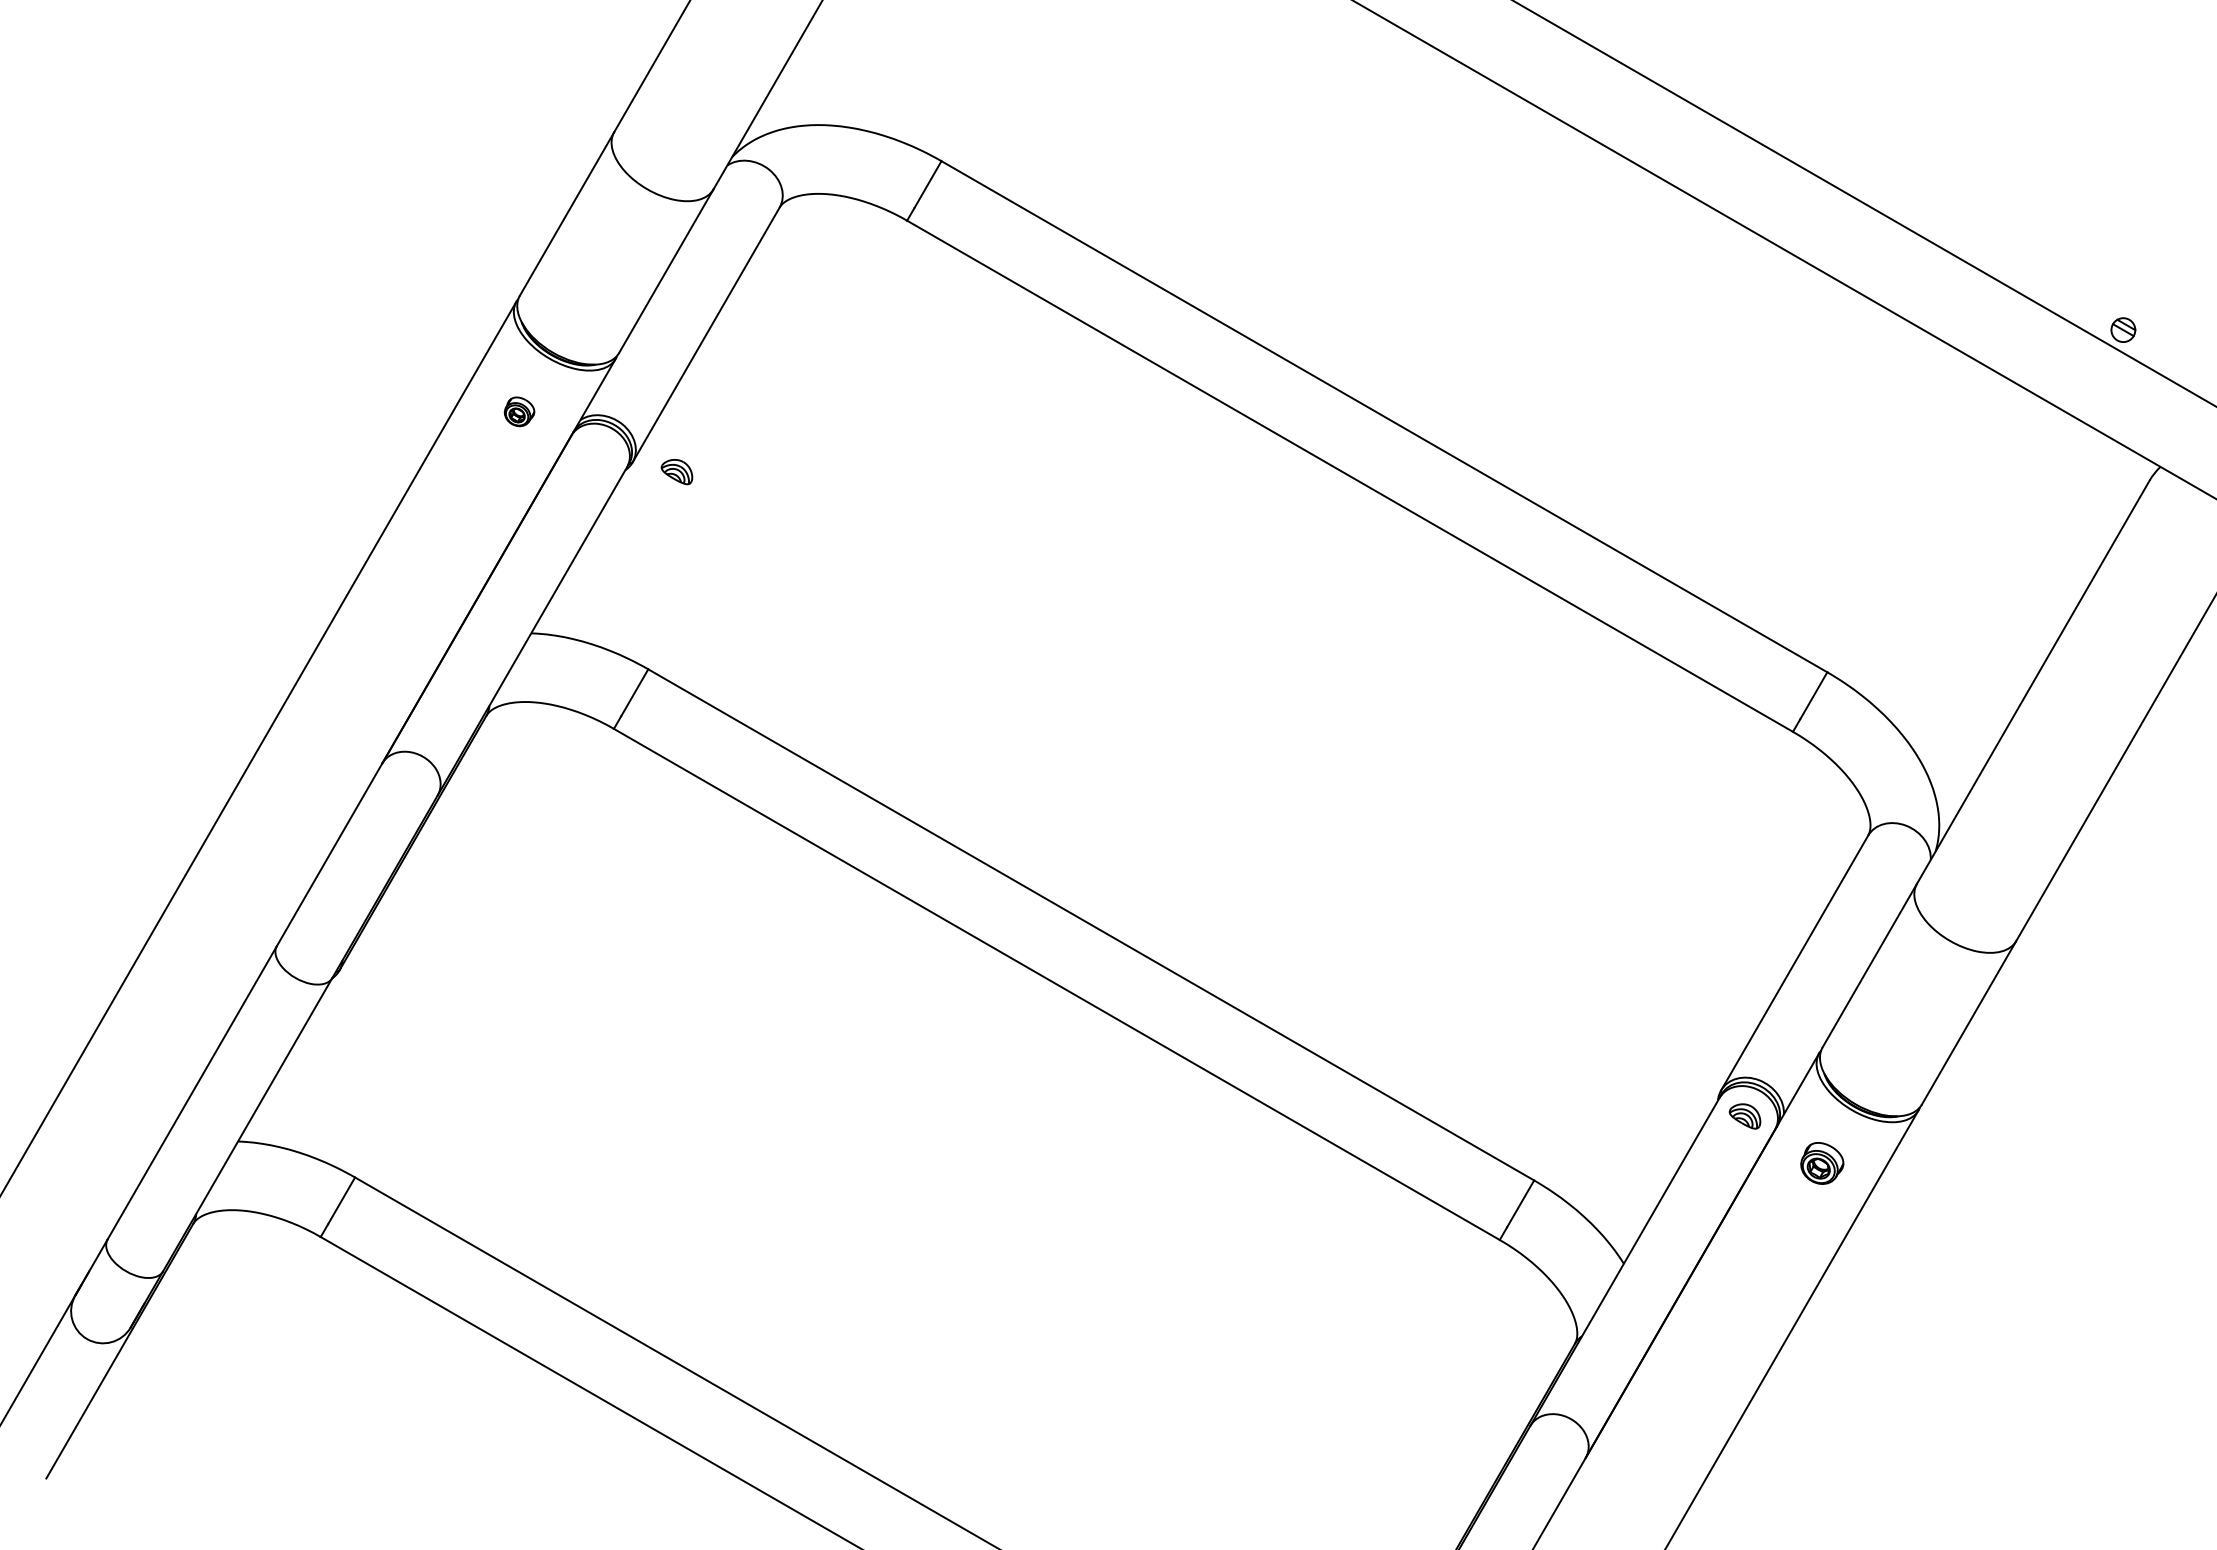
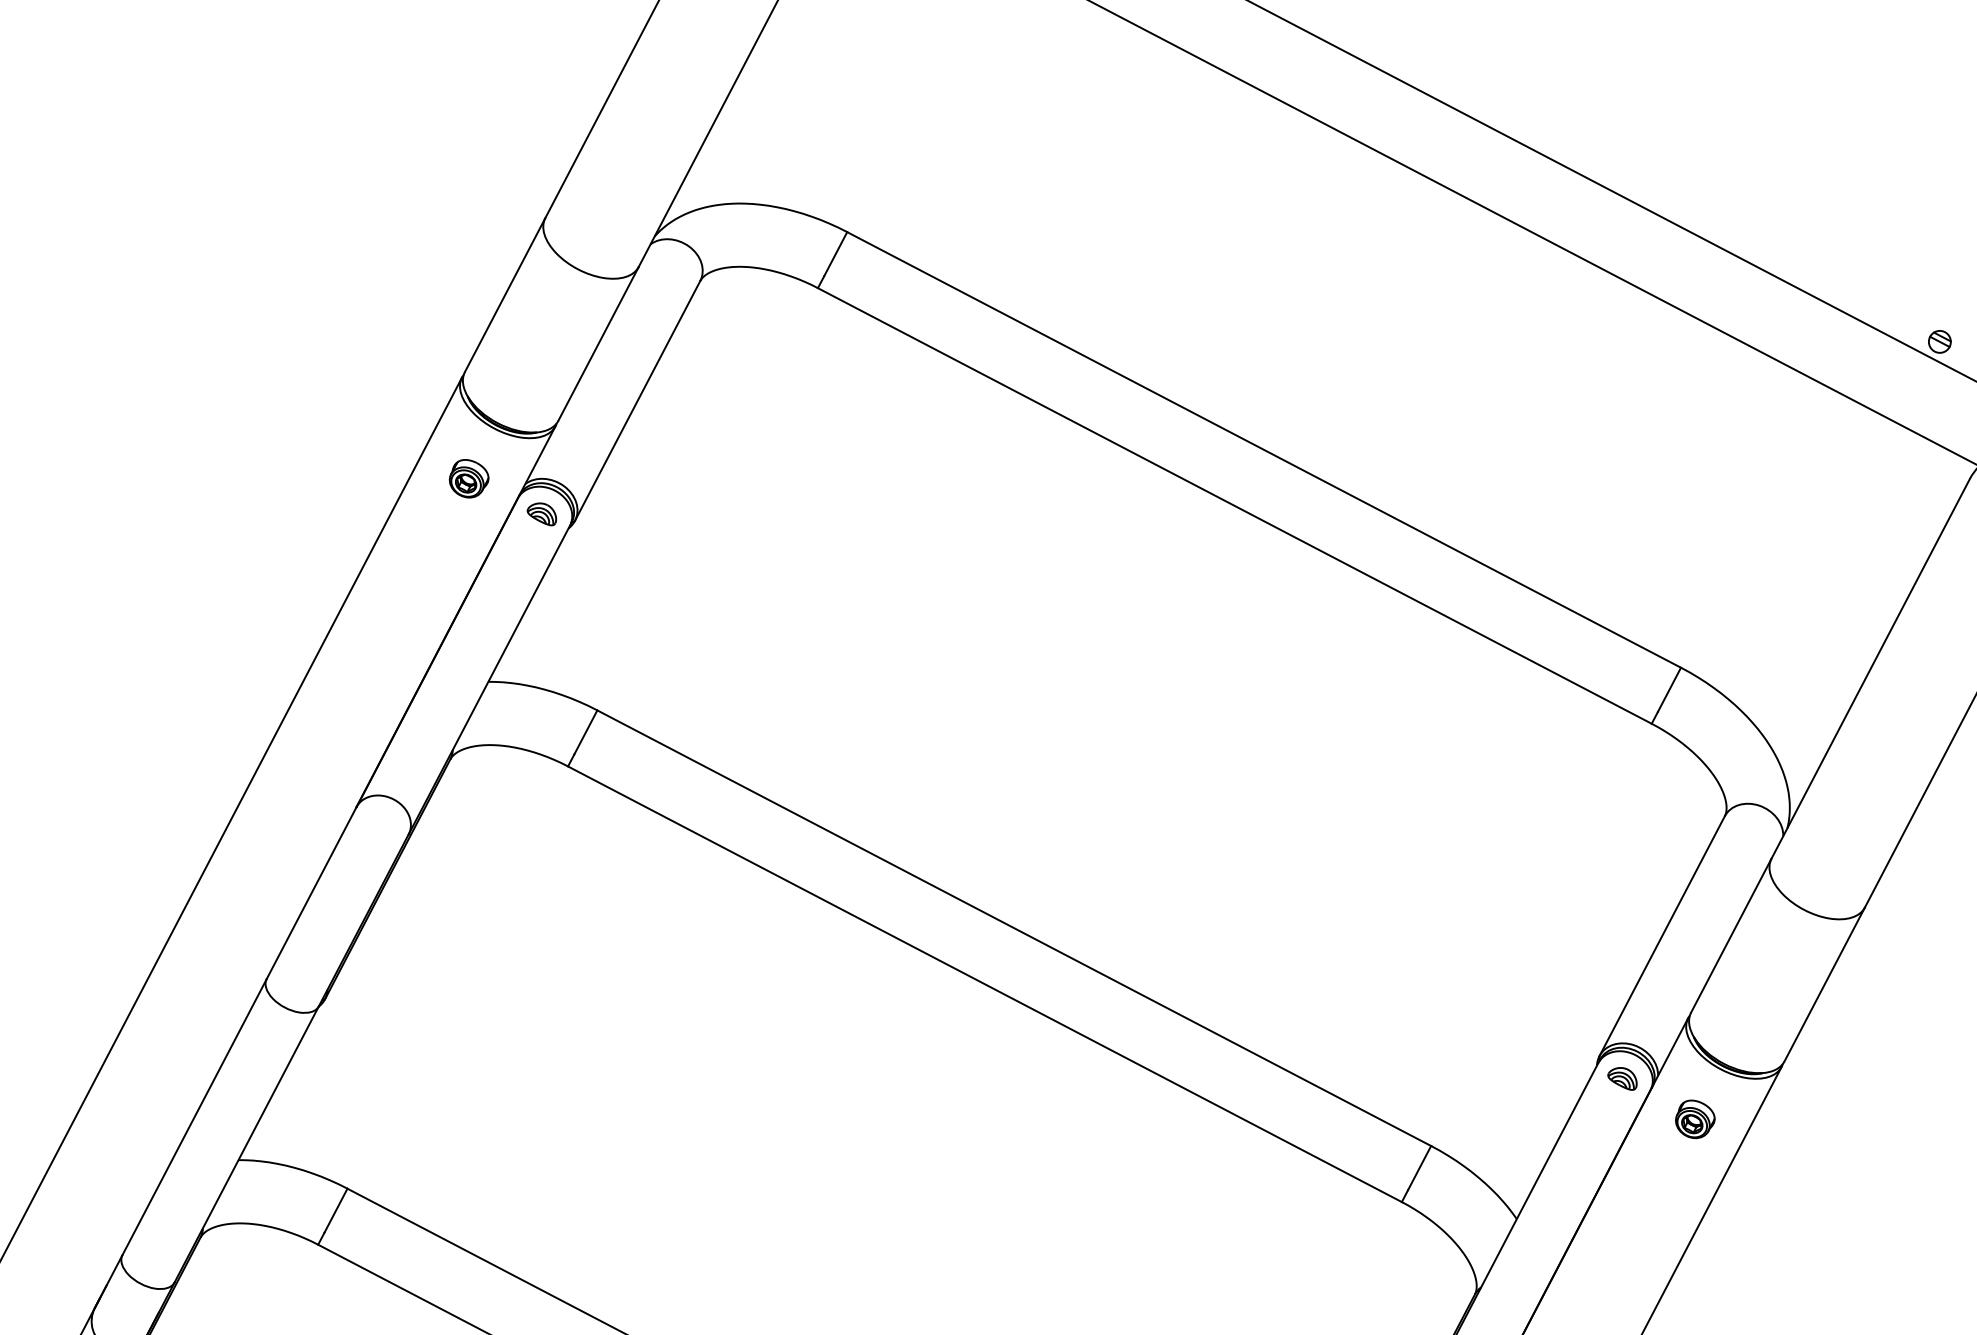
part: (519, 411) -> (469, 478), size x1.43
part: (676, 472) -> (541, 514), moved

